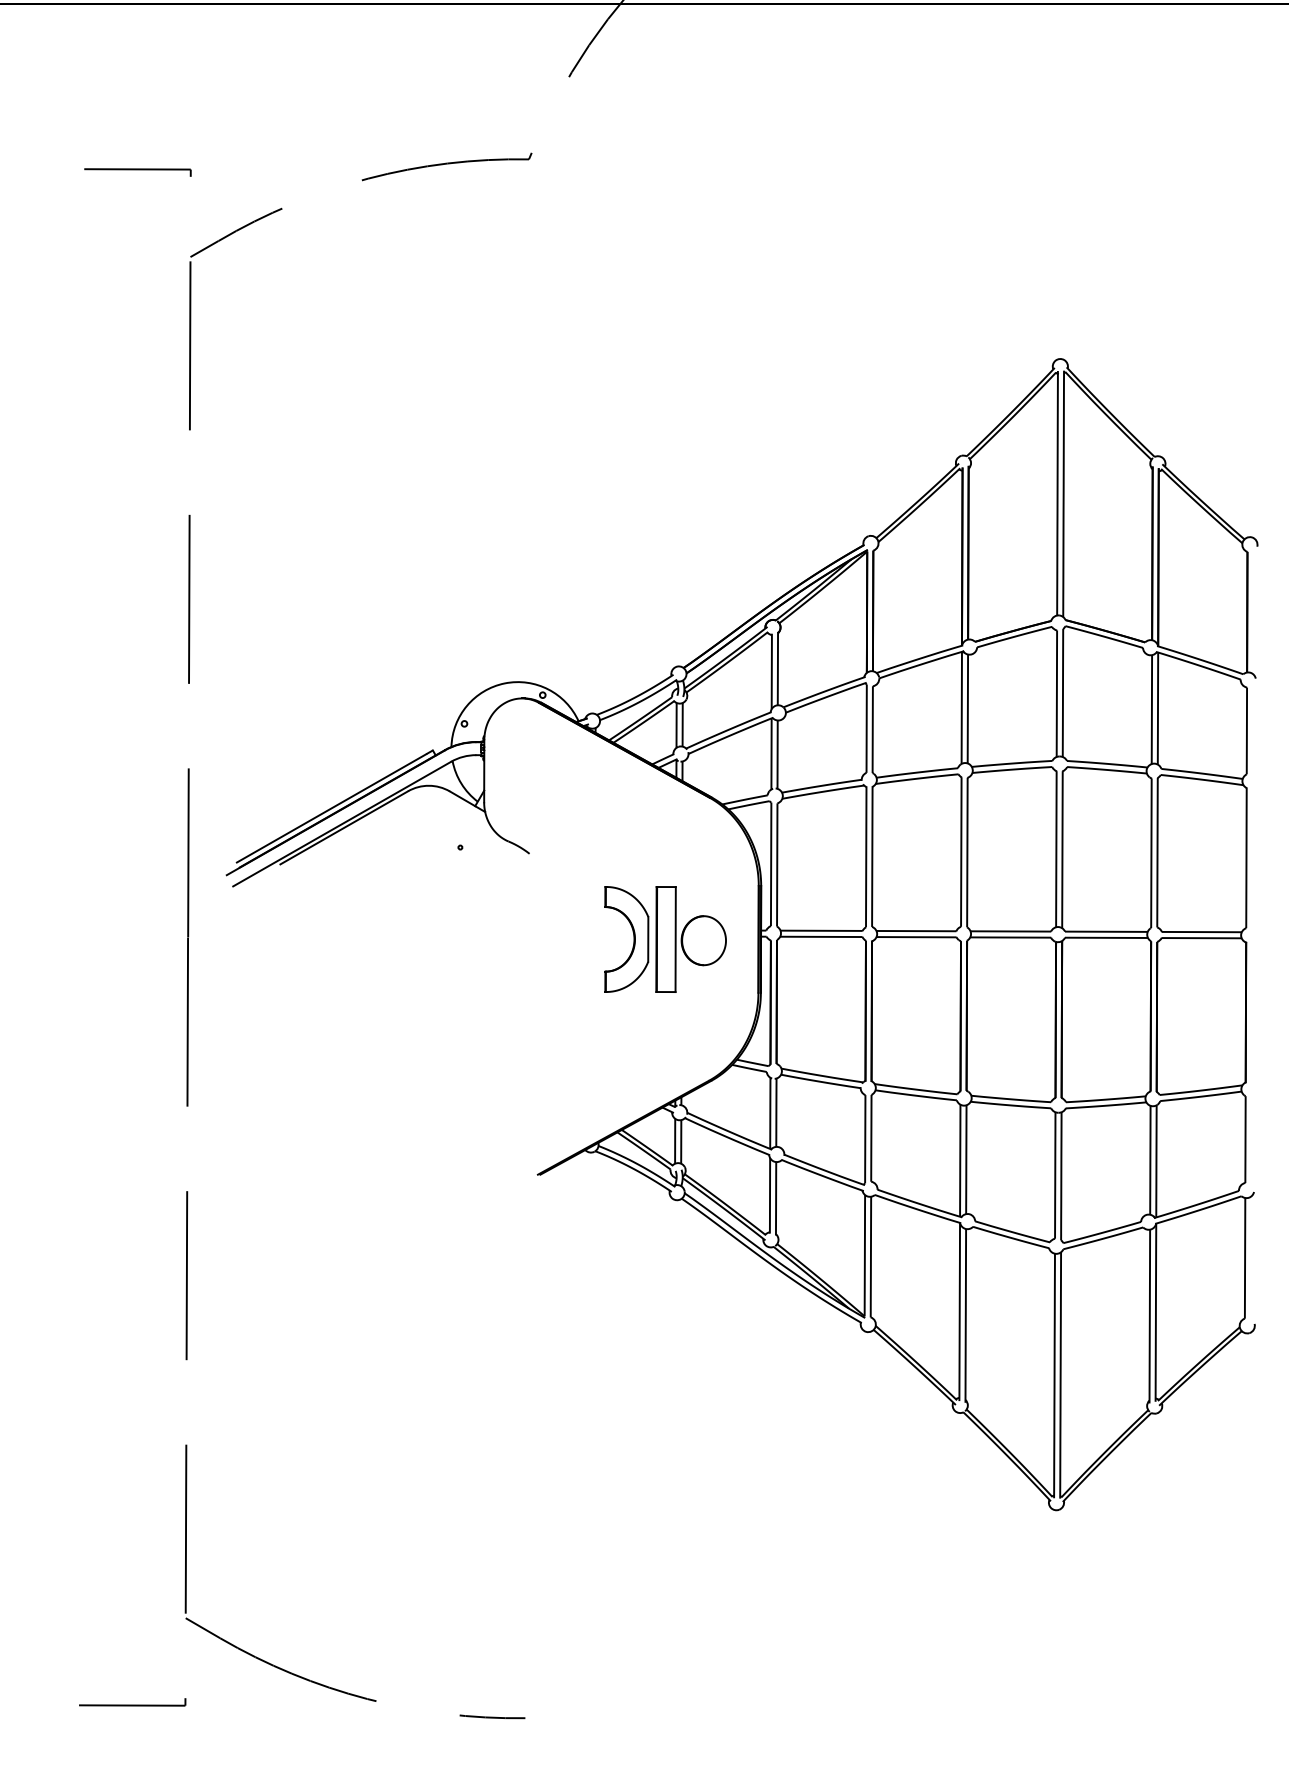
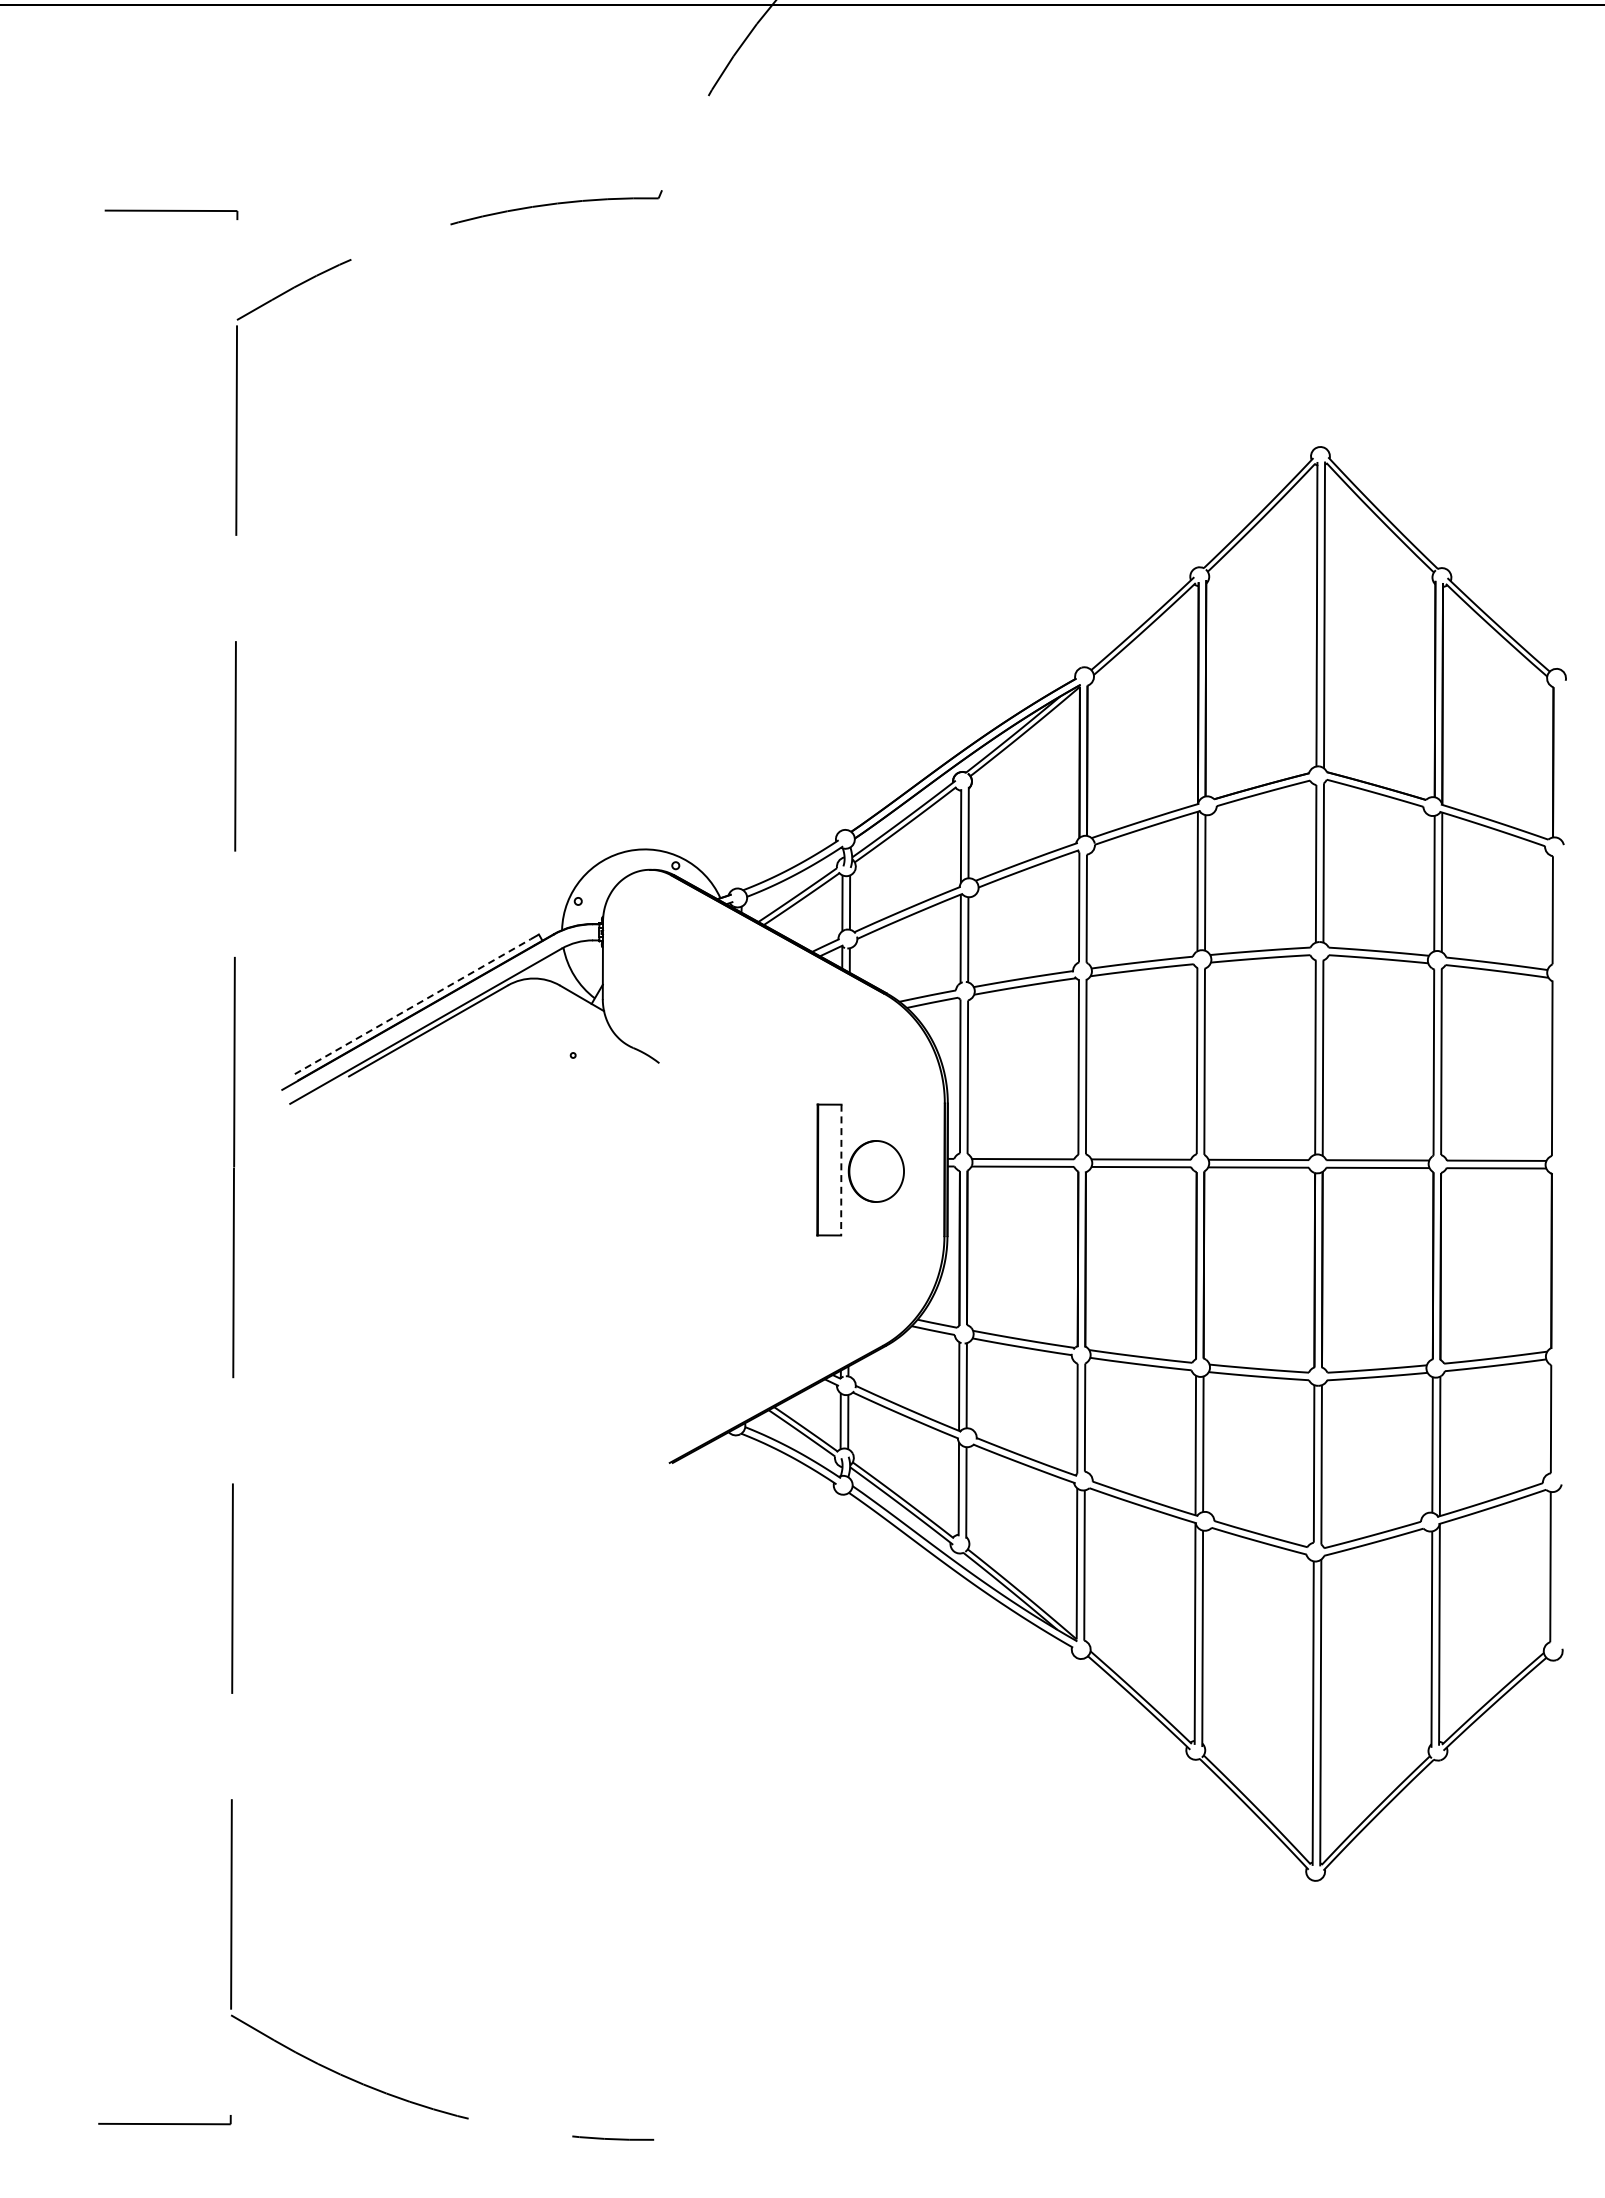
line: (331, 808) -> (412, 1006), solid -> dashed
part: (634, 939) -> (789, 1169), removed
line: (675, 939) -> (841, 1170), solid -> dashed

